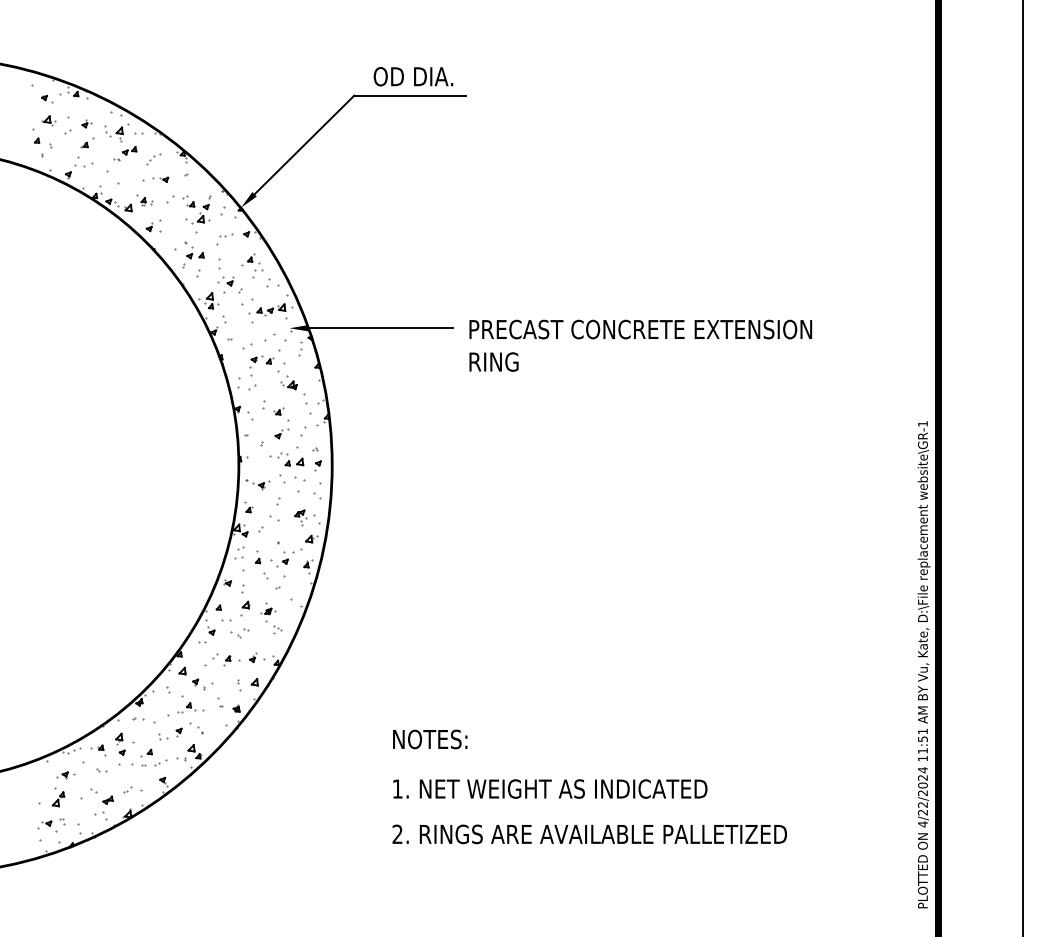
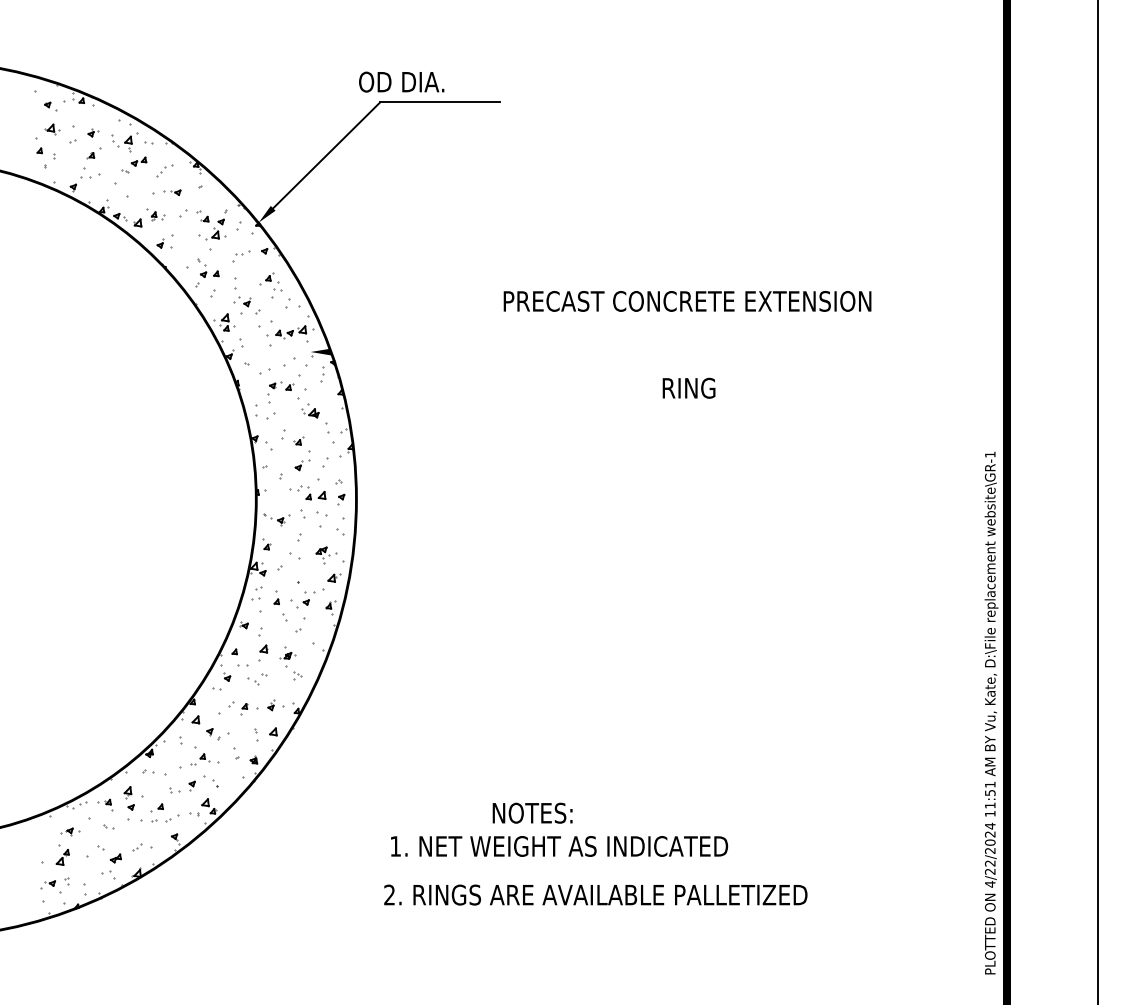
text: (413, 76) -> (401, 81), moved
line: (380, 328) -> (408, 352), removed
text: (640, 329) -> (687, 301), moved
text: (493, 361) -> (688, 387), moved
text: (430, 738) -> (532, 812), moved
text: (550, 789) -> (559, 846), moved
text: (589, 833) -> (595, 894), moved

